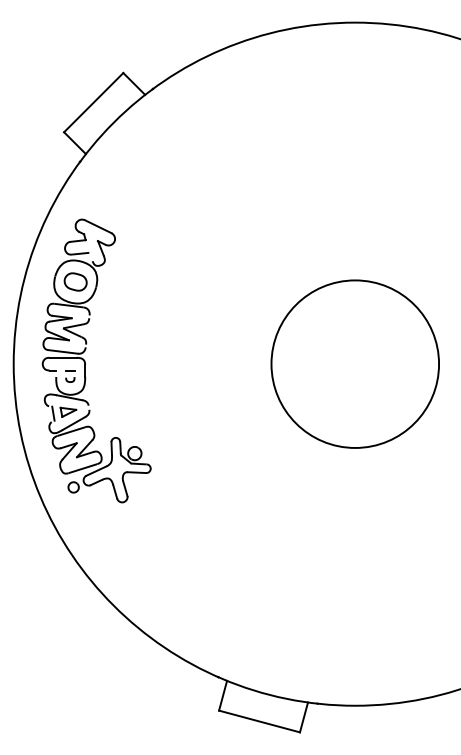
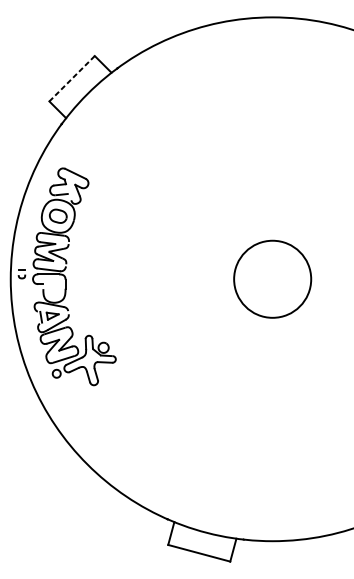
line: (93, 102) -> (71, 78), solid -> dashed
circle: (355, 363) -> (272, 278), size x0.6
part: (70, 376) -> (22, 274), moved

